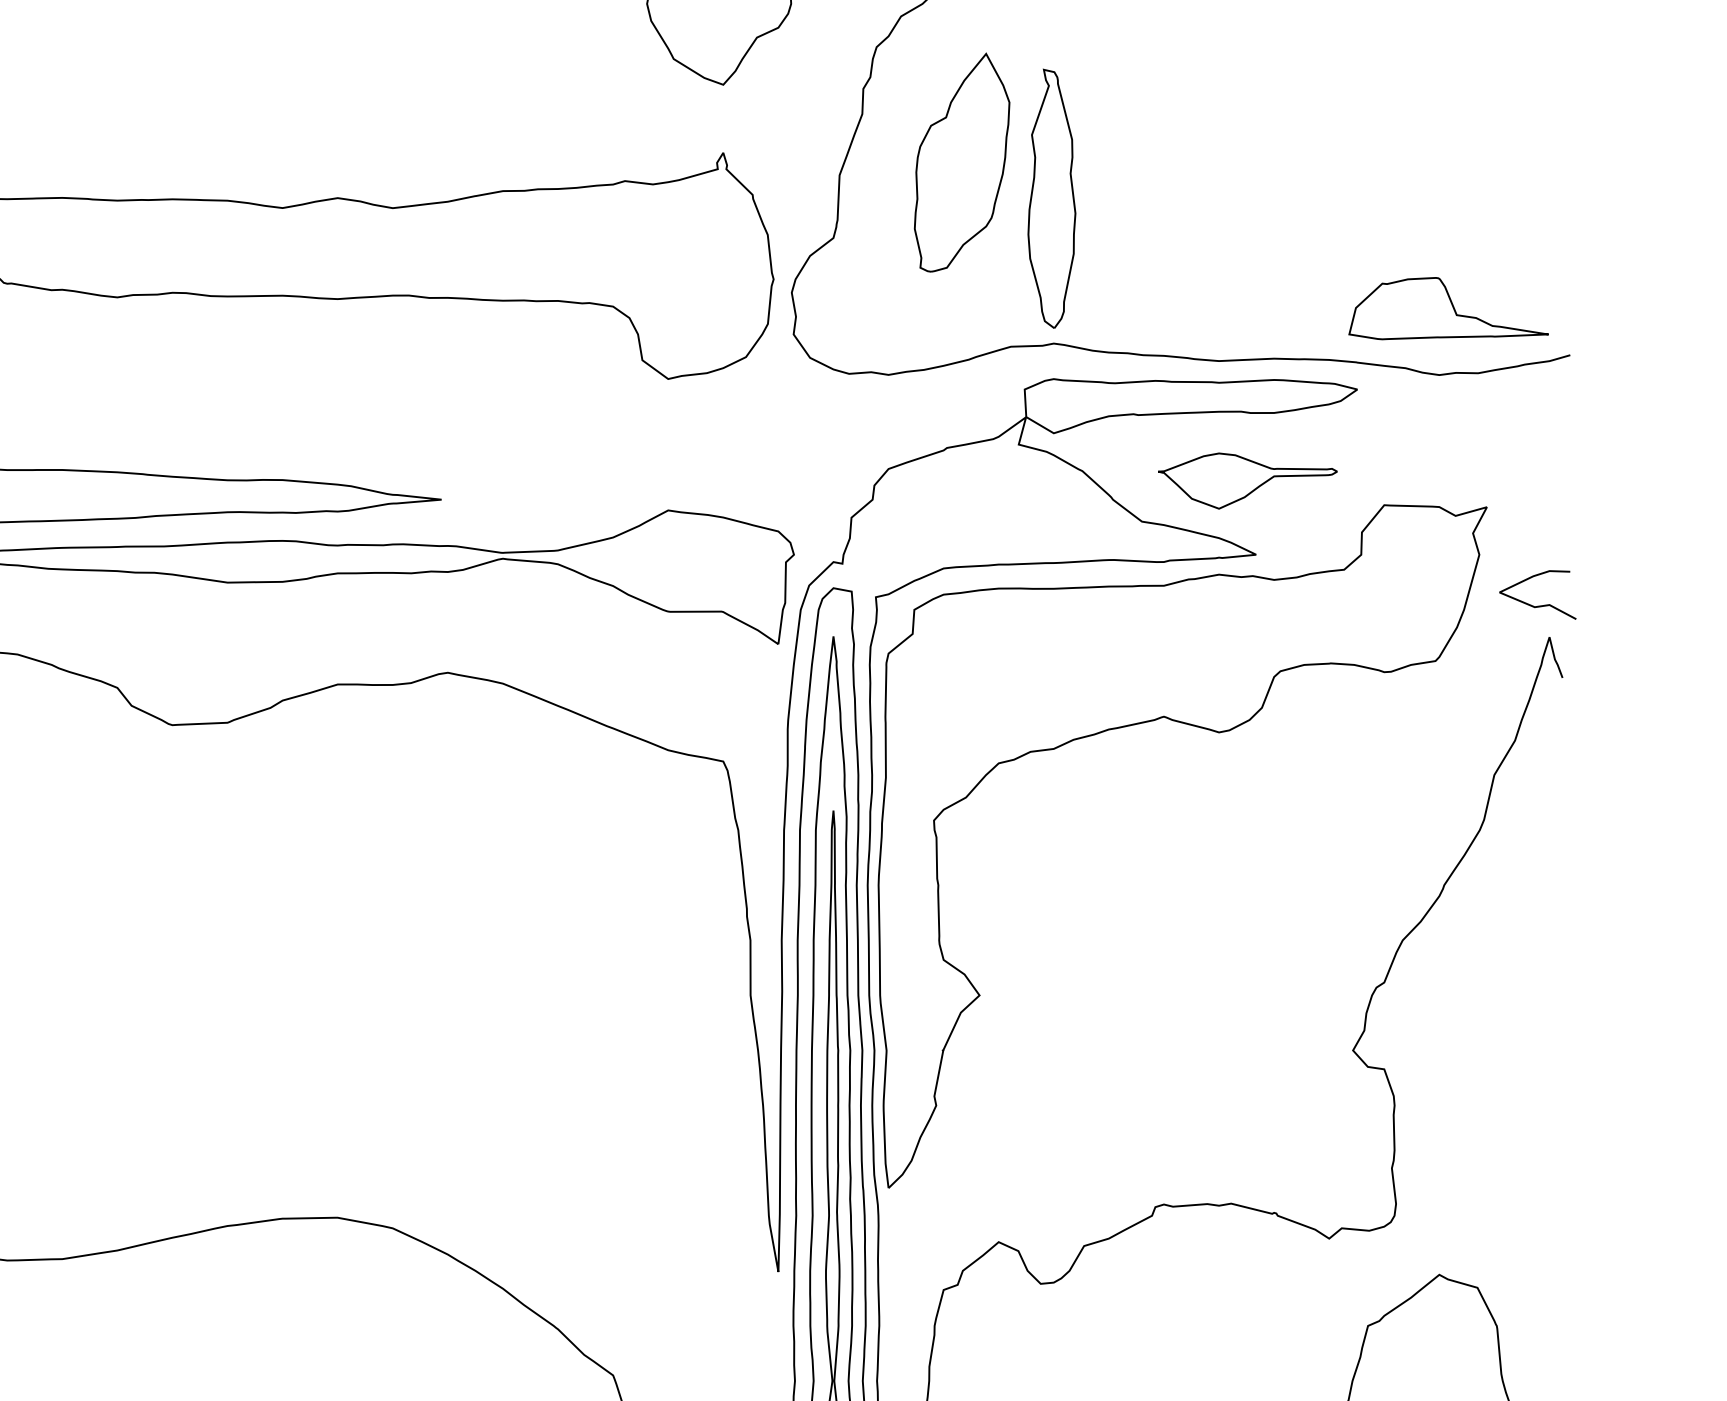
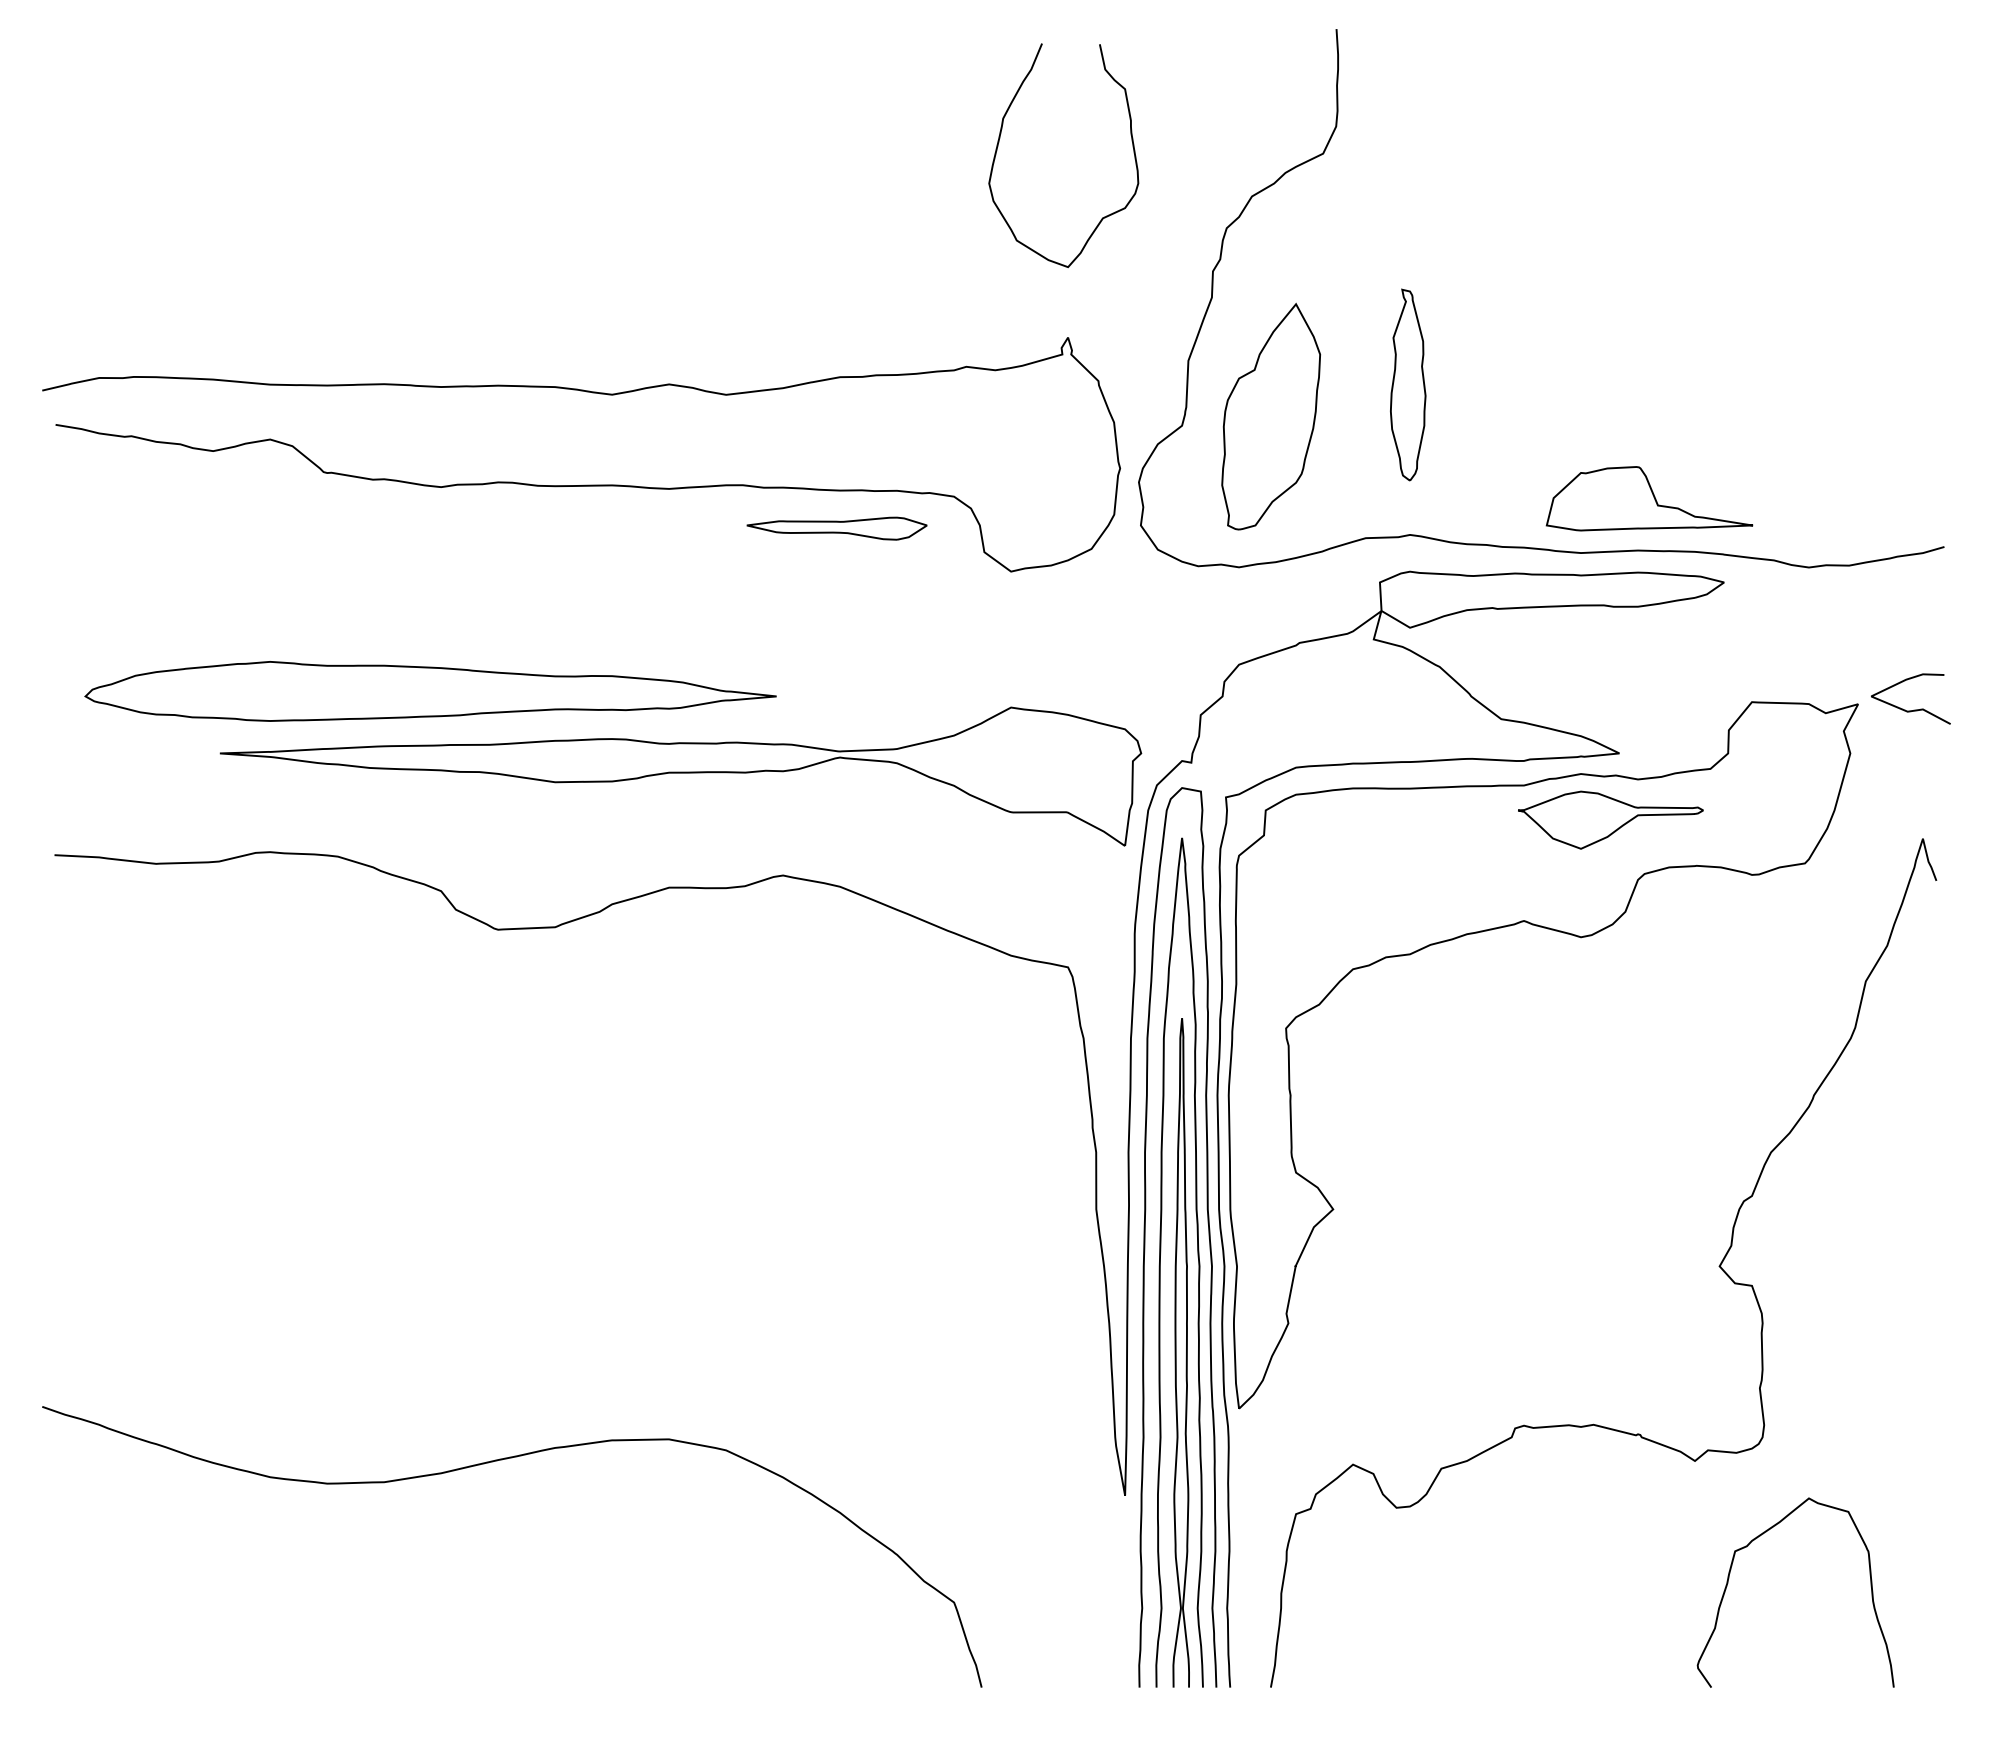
part: (961, 162) -> (1270, 416), moved
part: (1052, 198) -> (1408, 384), size x0.71
part: (1448, 308) -> (1649, 498), moved
part: (499, 337) -> (836, 528), added
part: (1247, 480) -> (1610, 819), moved
curve: (1541, 605) -> (1914, 709), moved

